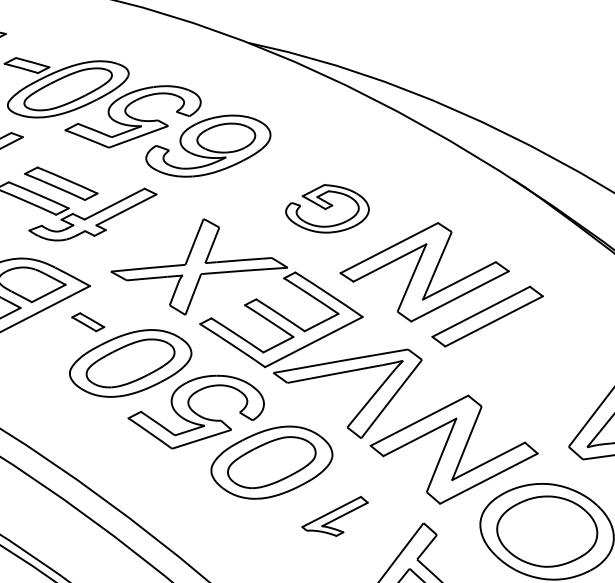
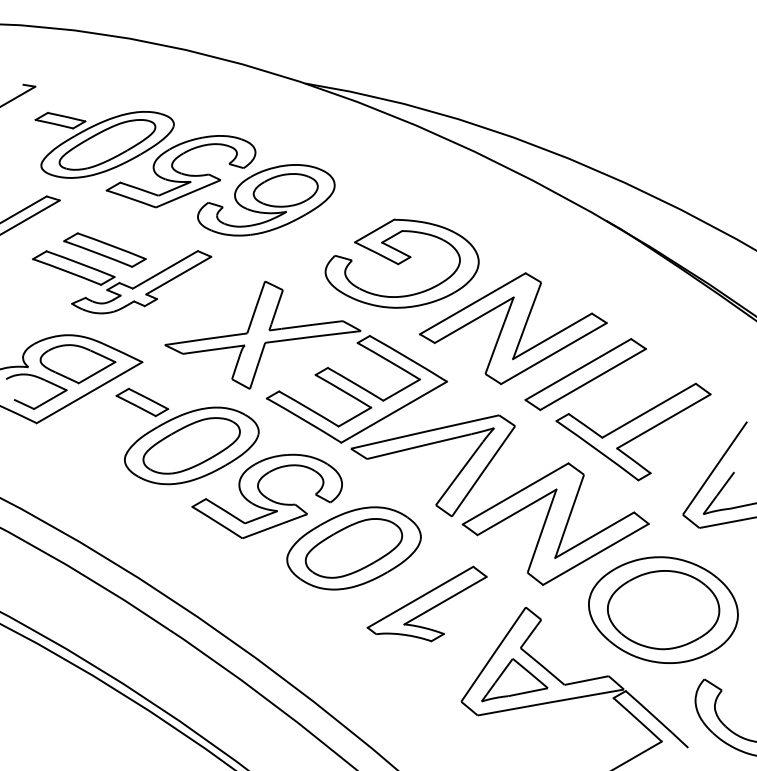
part: (327, 208) -> (401, 263), size x1.67
part: (88, 322) -> (142, 402), size x1.43
part: (528, 369) -> (633, 431), added
part: (334, 515) -> (426, 603), size x1.67

